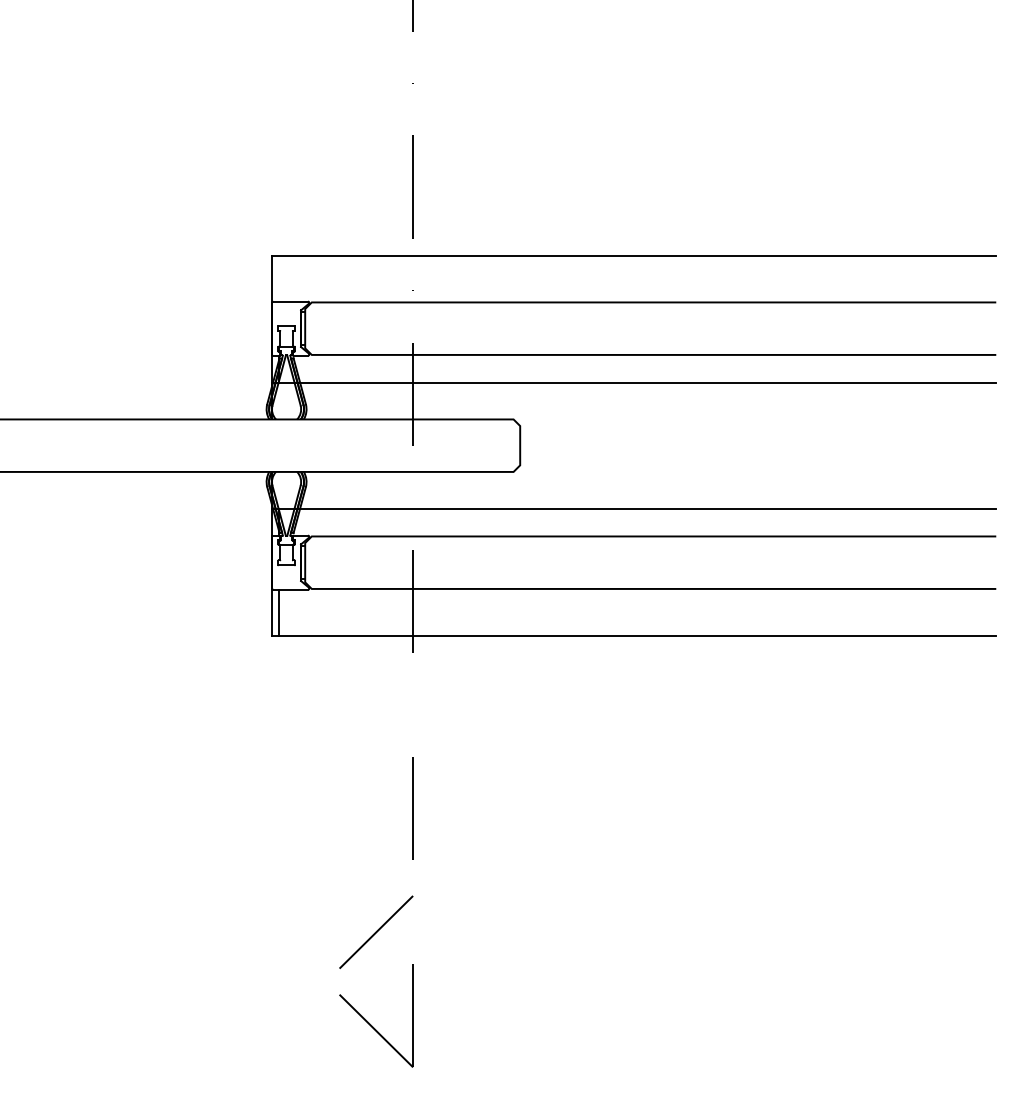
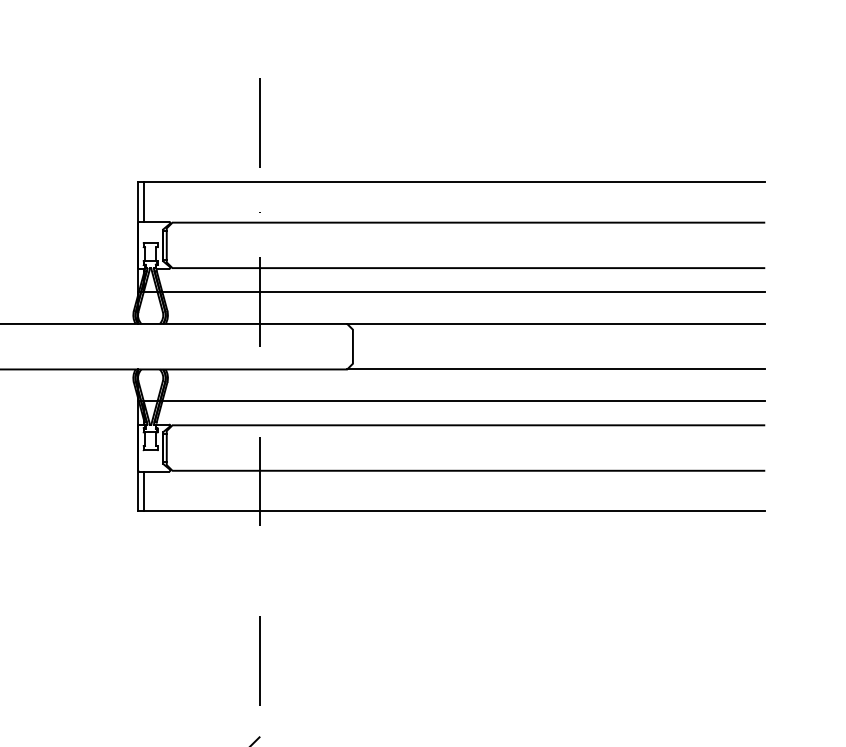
line: (278, 278) -> (143, 201), added
line: (754, 419) -> (555, 324), added
line: (754, 471) -> (555, 369), added

